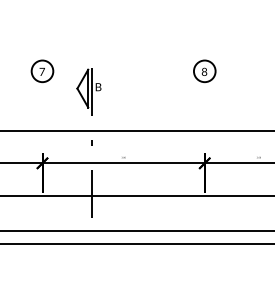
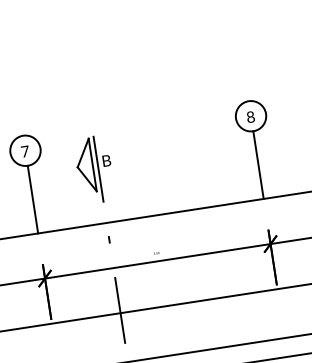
line: (42, 106) -> (32, 199), added
line: (204, 106) -> (258, 165), added

